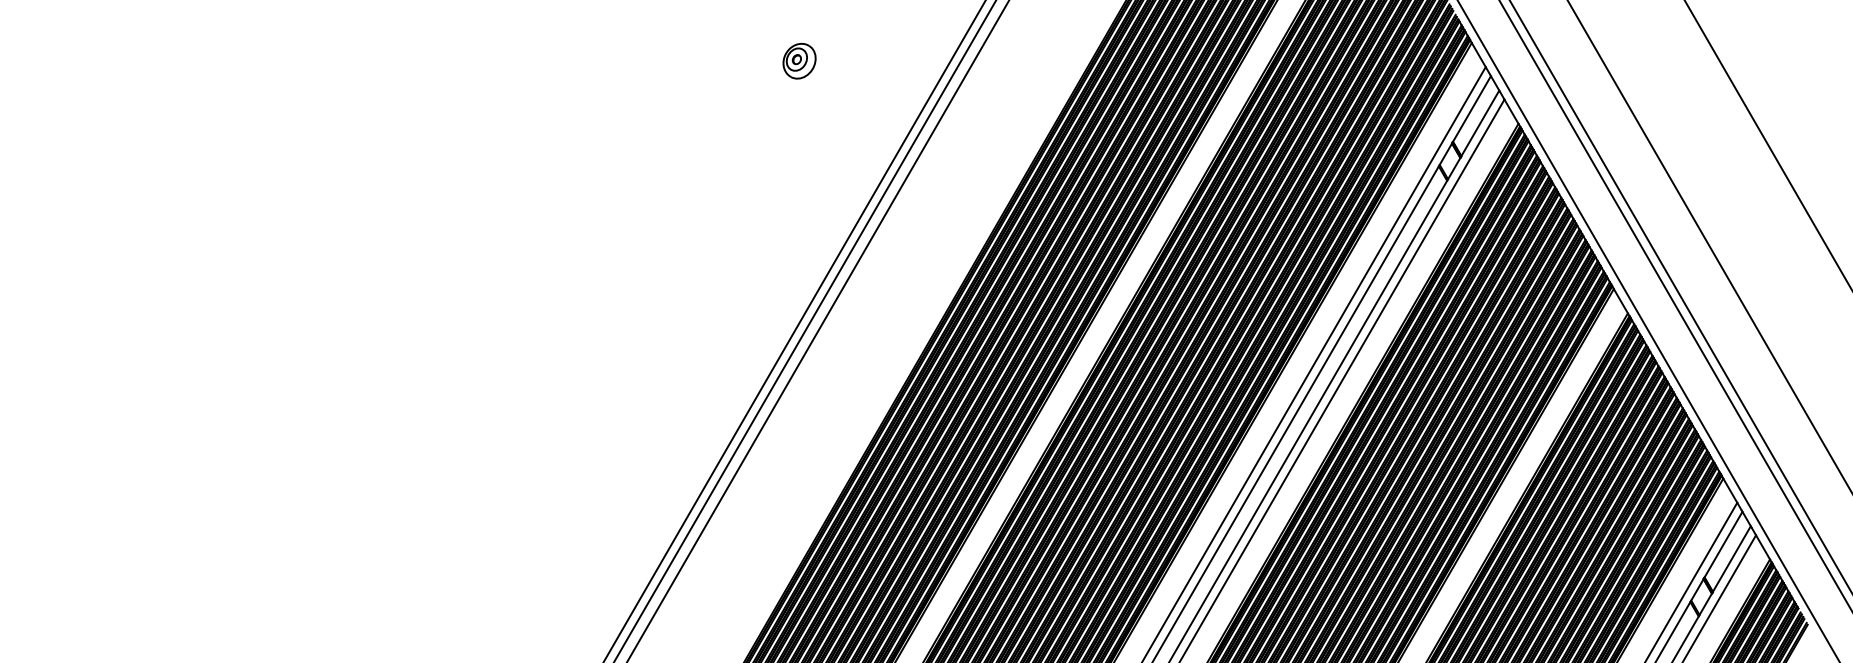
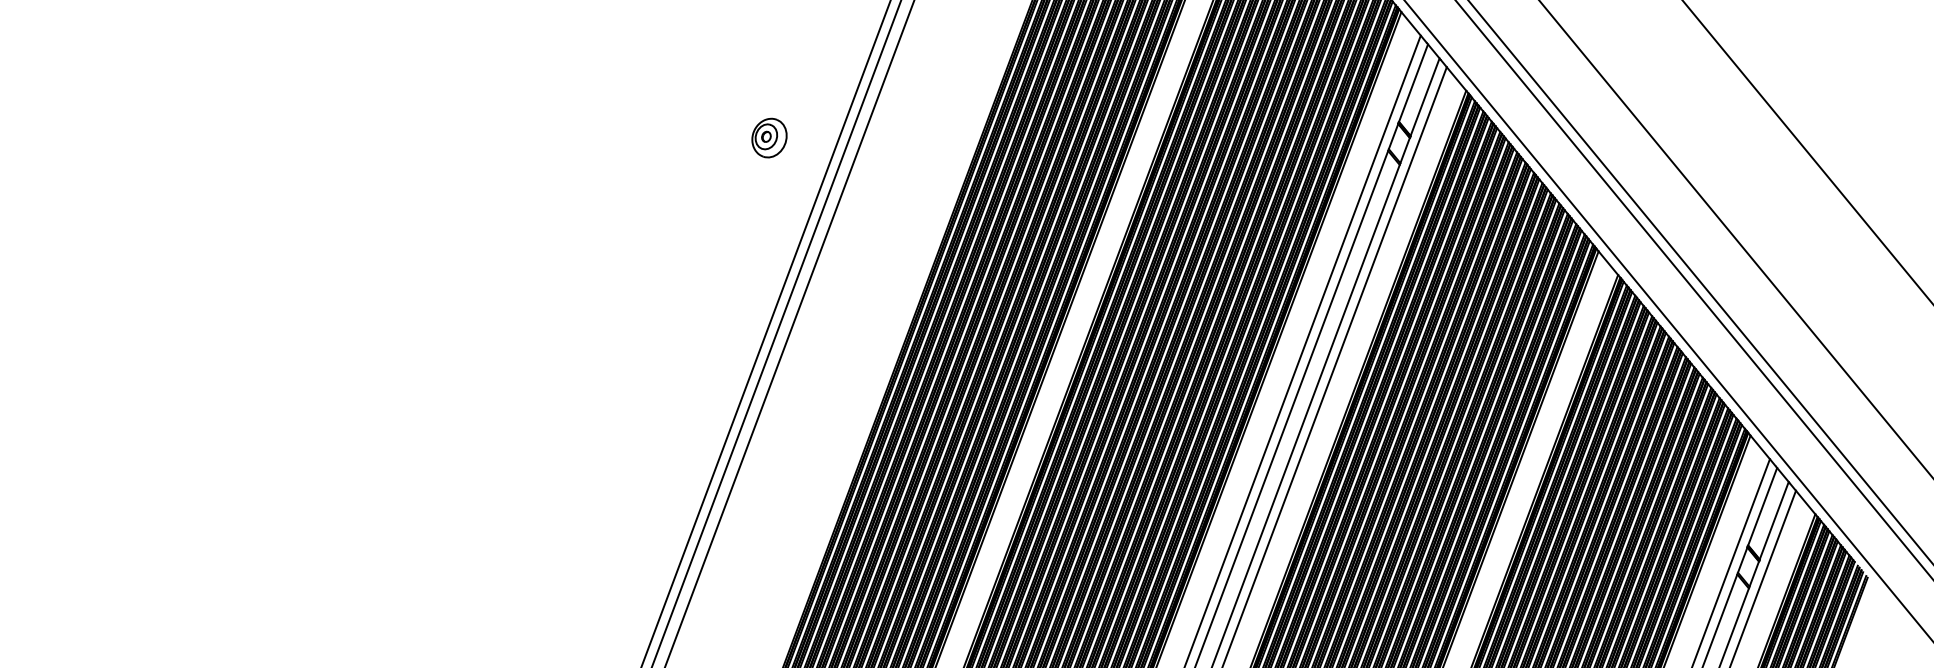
part: (799, 60) -> (769, 137), moved

